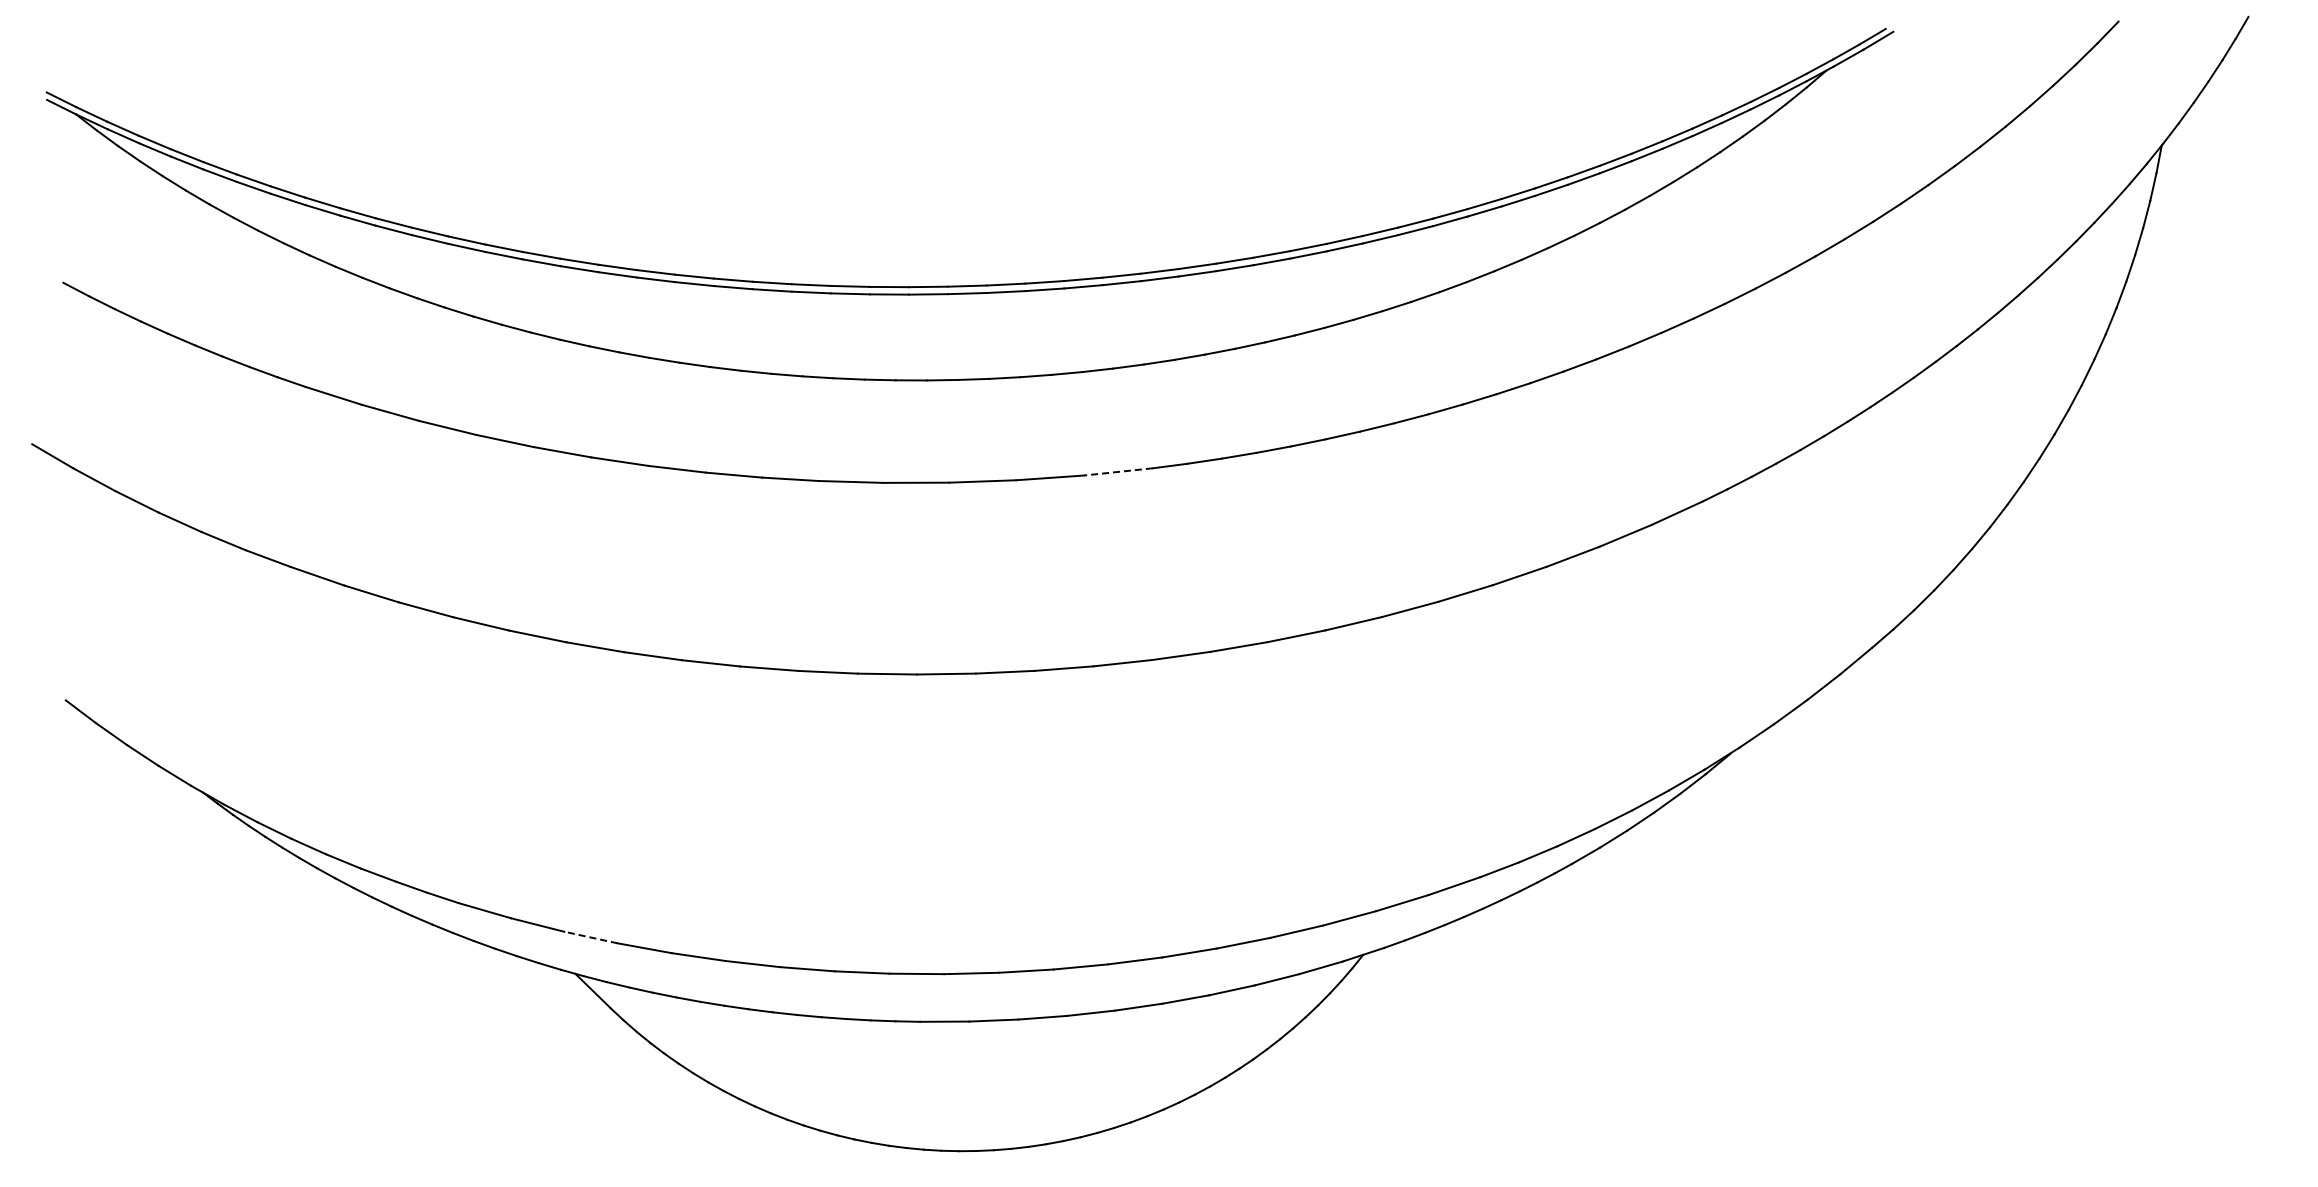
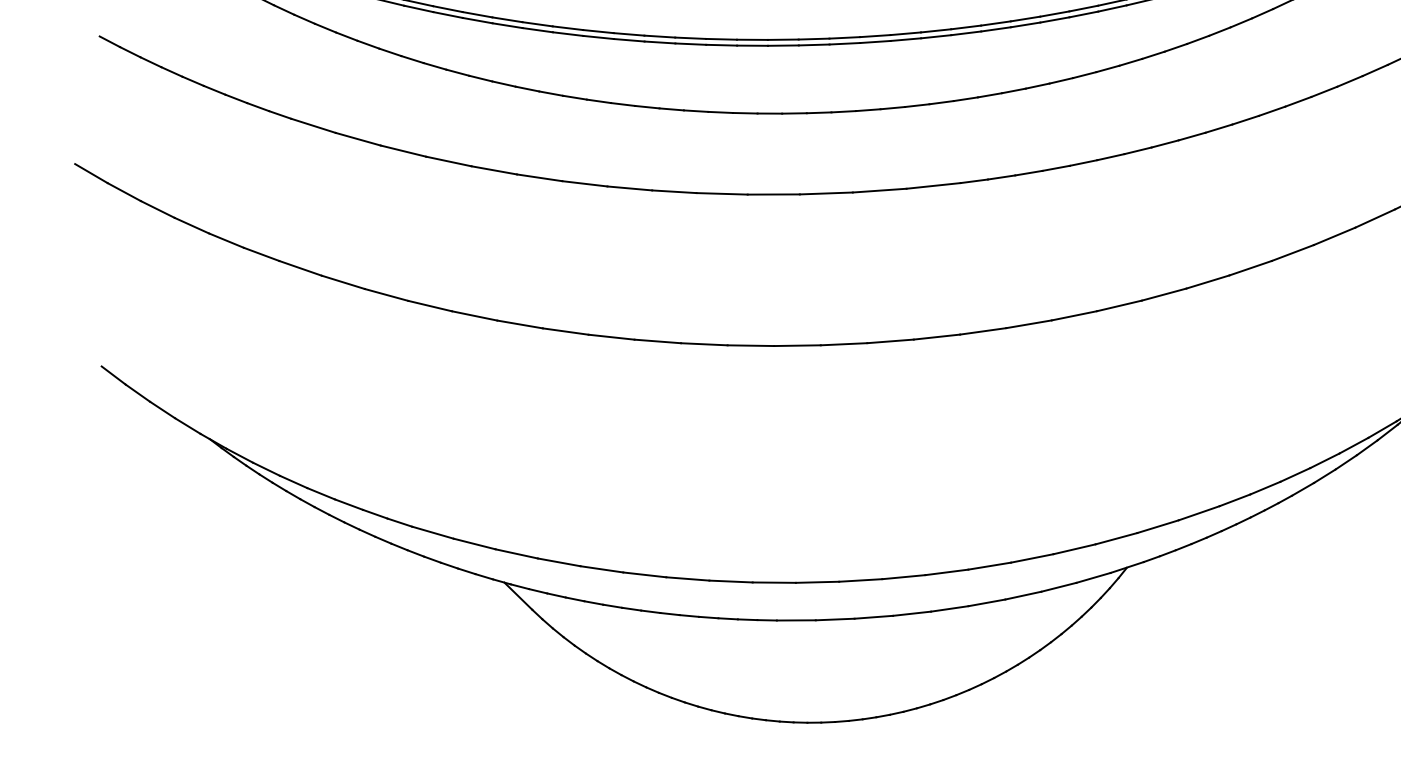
line: (1118, 471) -> (933, 185), dashed -> solid
line: (590, 937) -> (516, 553), dashed -> solid

